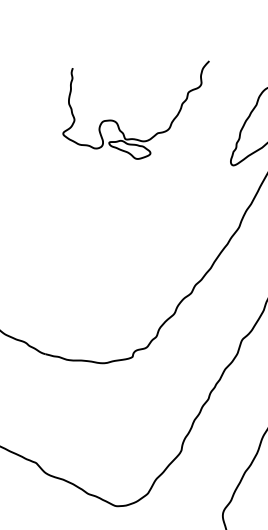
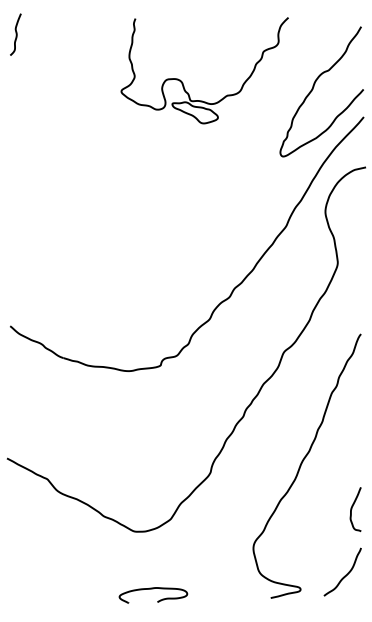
part: (117, 122) -> (182, 81), moved

